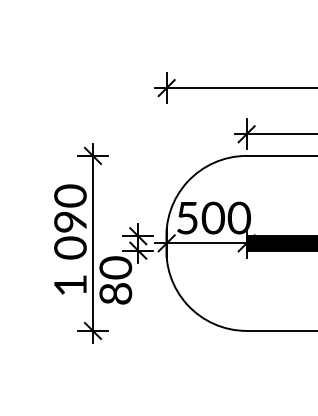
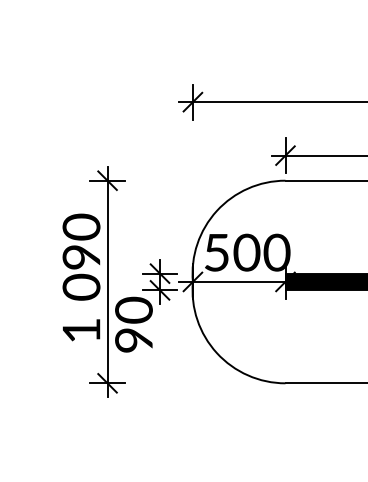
text: (117, 293) -> (135, 339), 80 -> 90

